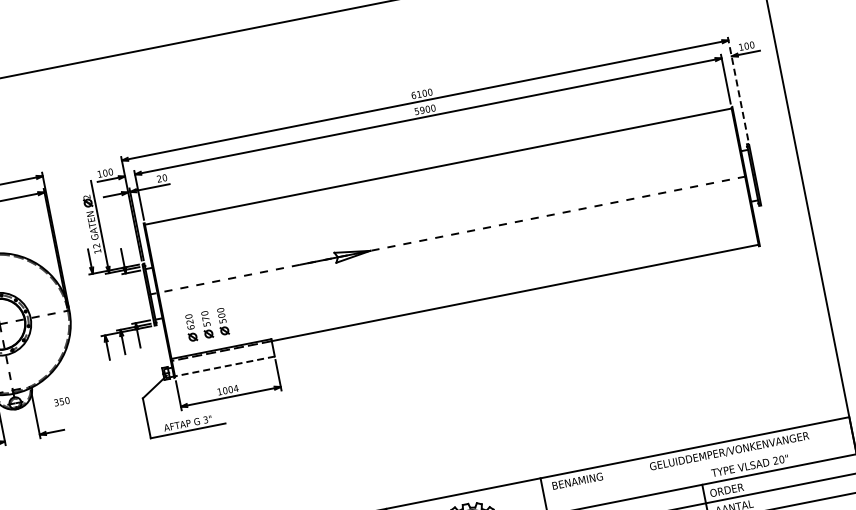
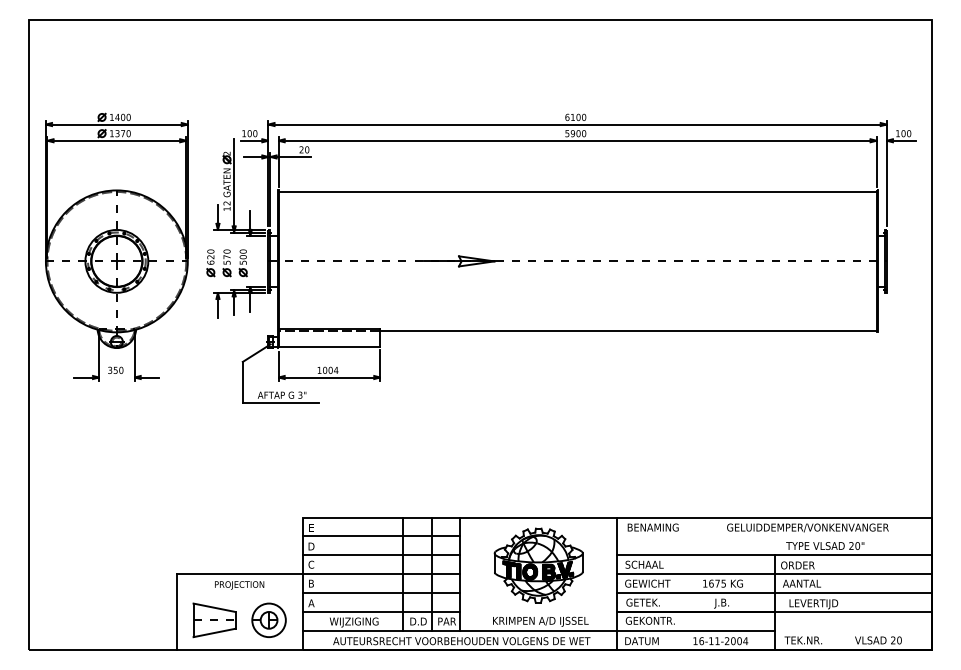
line: (737, 88) -> (886, 173), dashed -> solid
part: (206, 325) -> (226, 263), moved
line: (224, 366) -> (329, 346), dashed -> solid
text: (61, 400) -> (115, 369), moved

